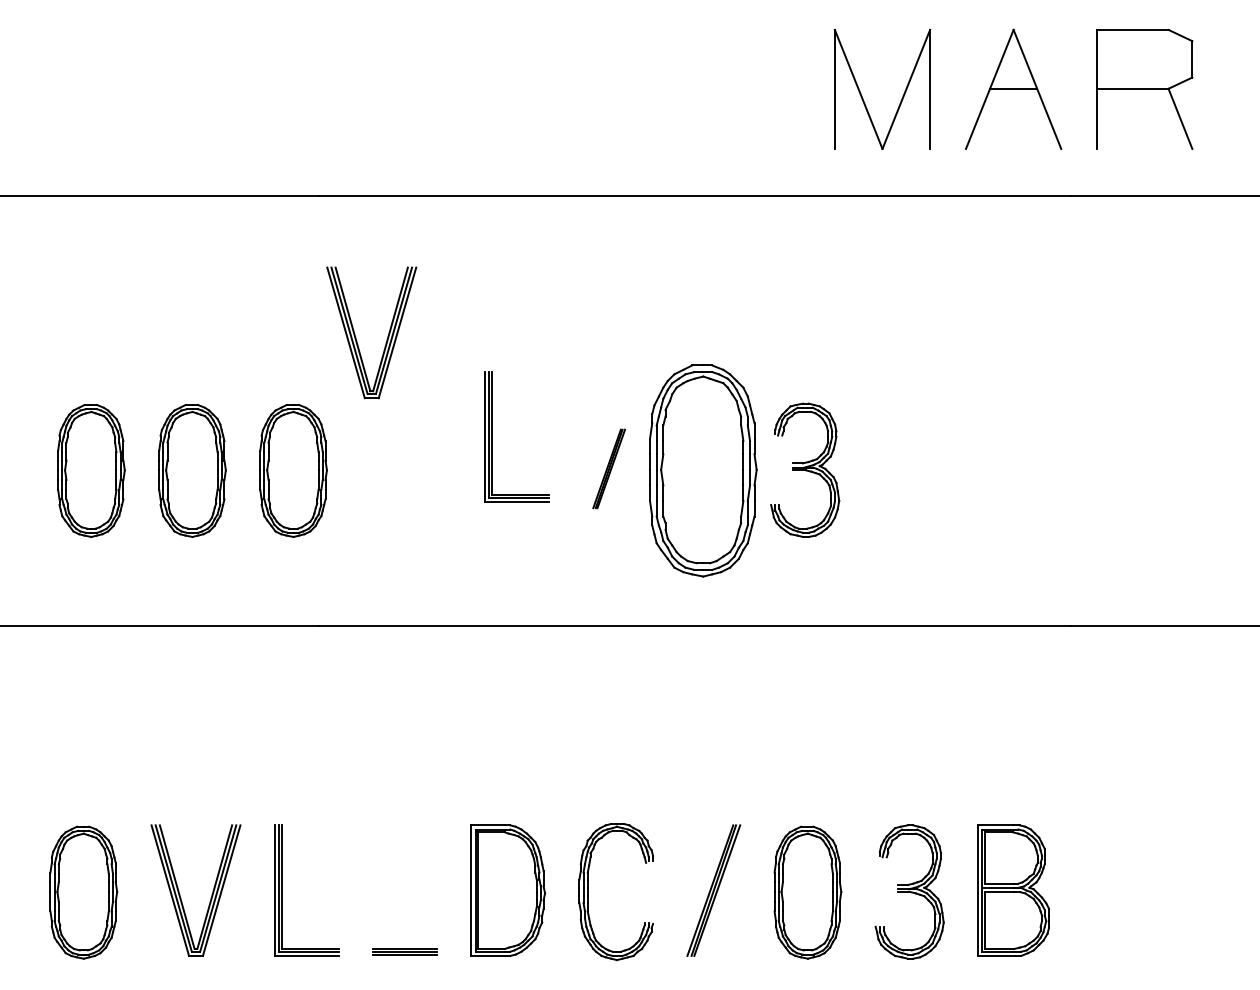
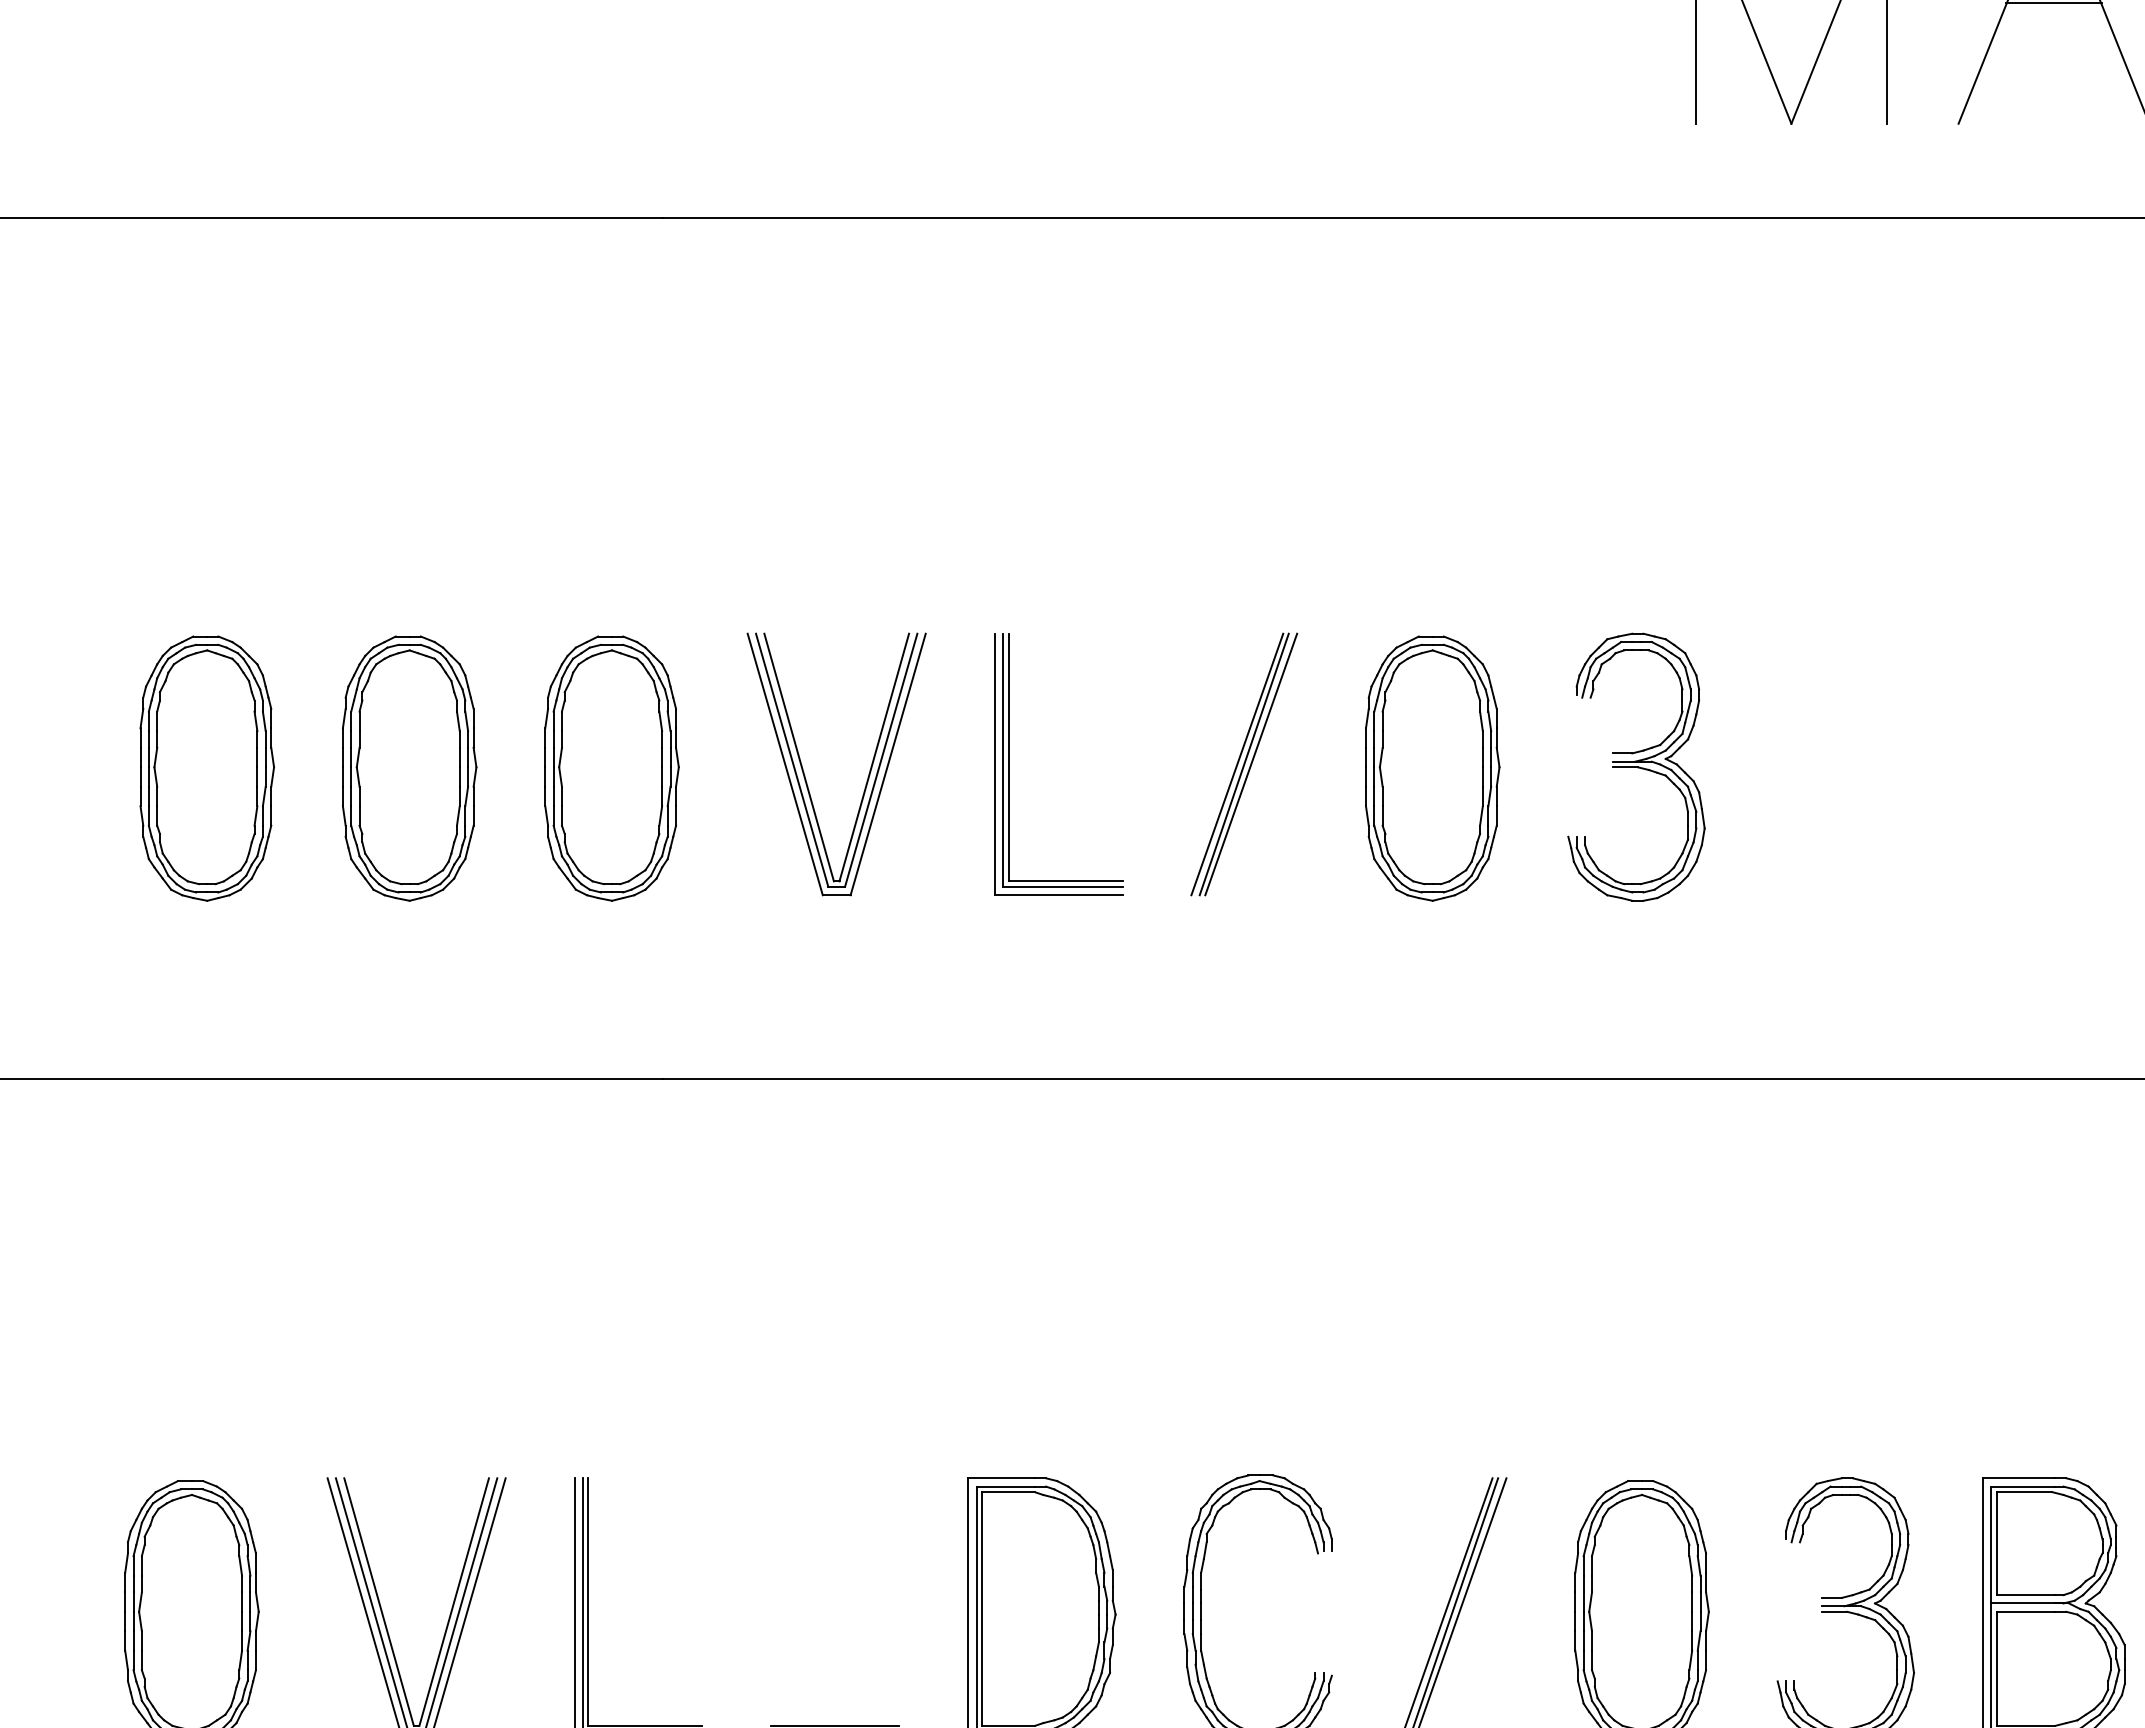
part: (356, 337) -> (806, 773), moved
part: (492, 436) -> (1010, 763), moved
part: (608, 468) -> (1242, 763), size x1.67
part: (703, 470) -> (1432, 767), size x0.62

